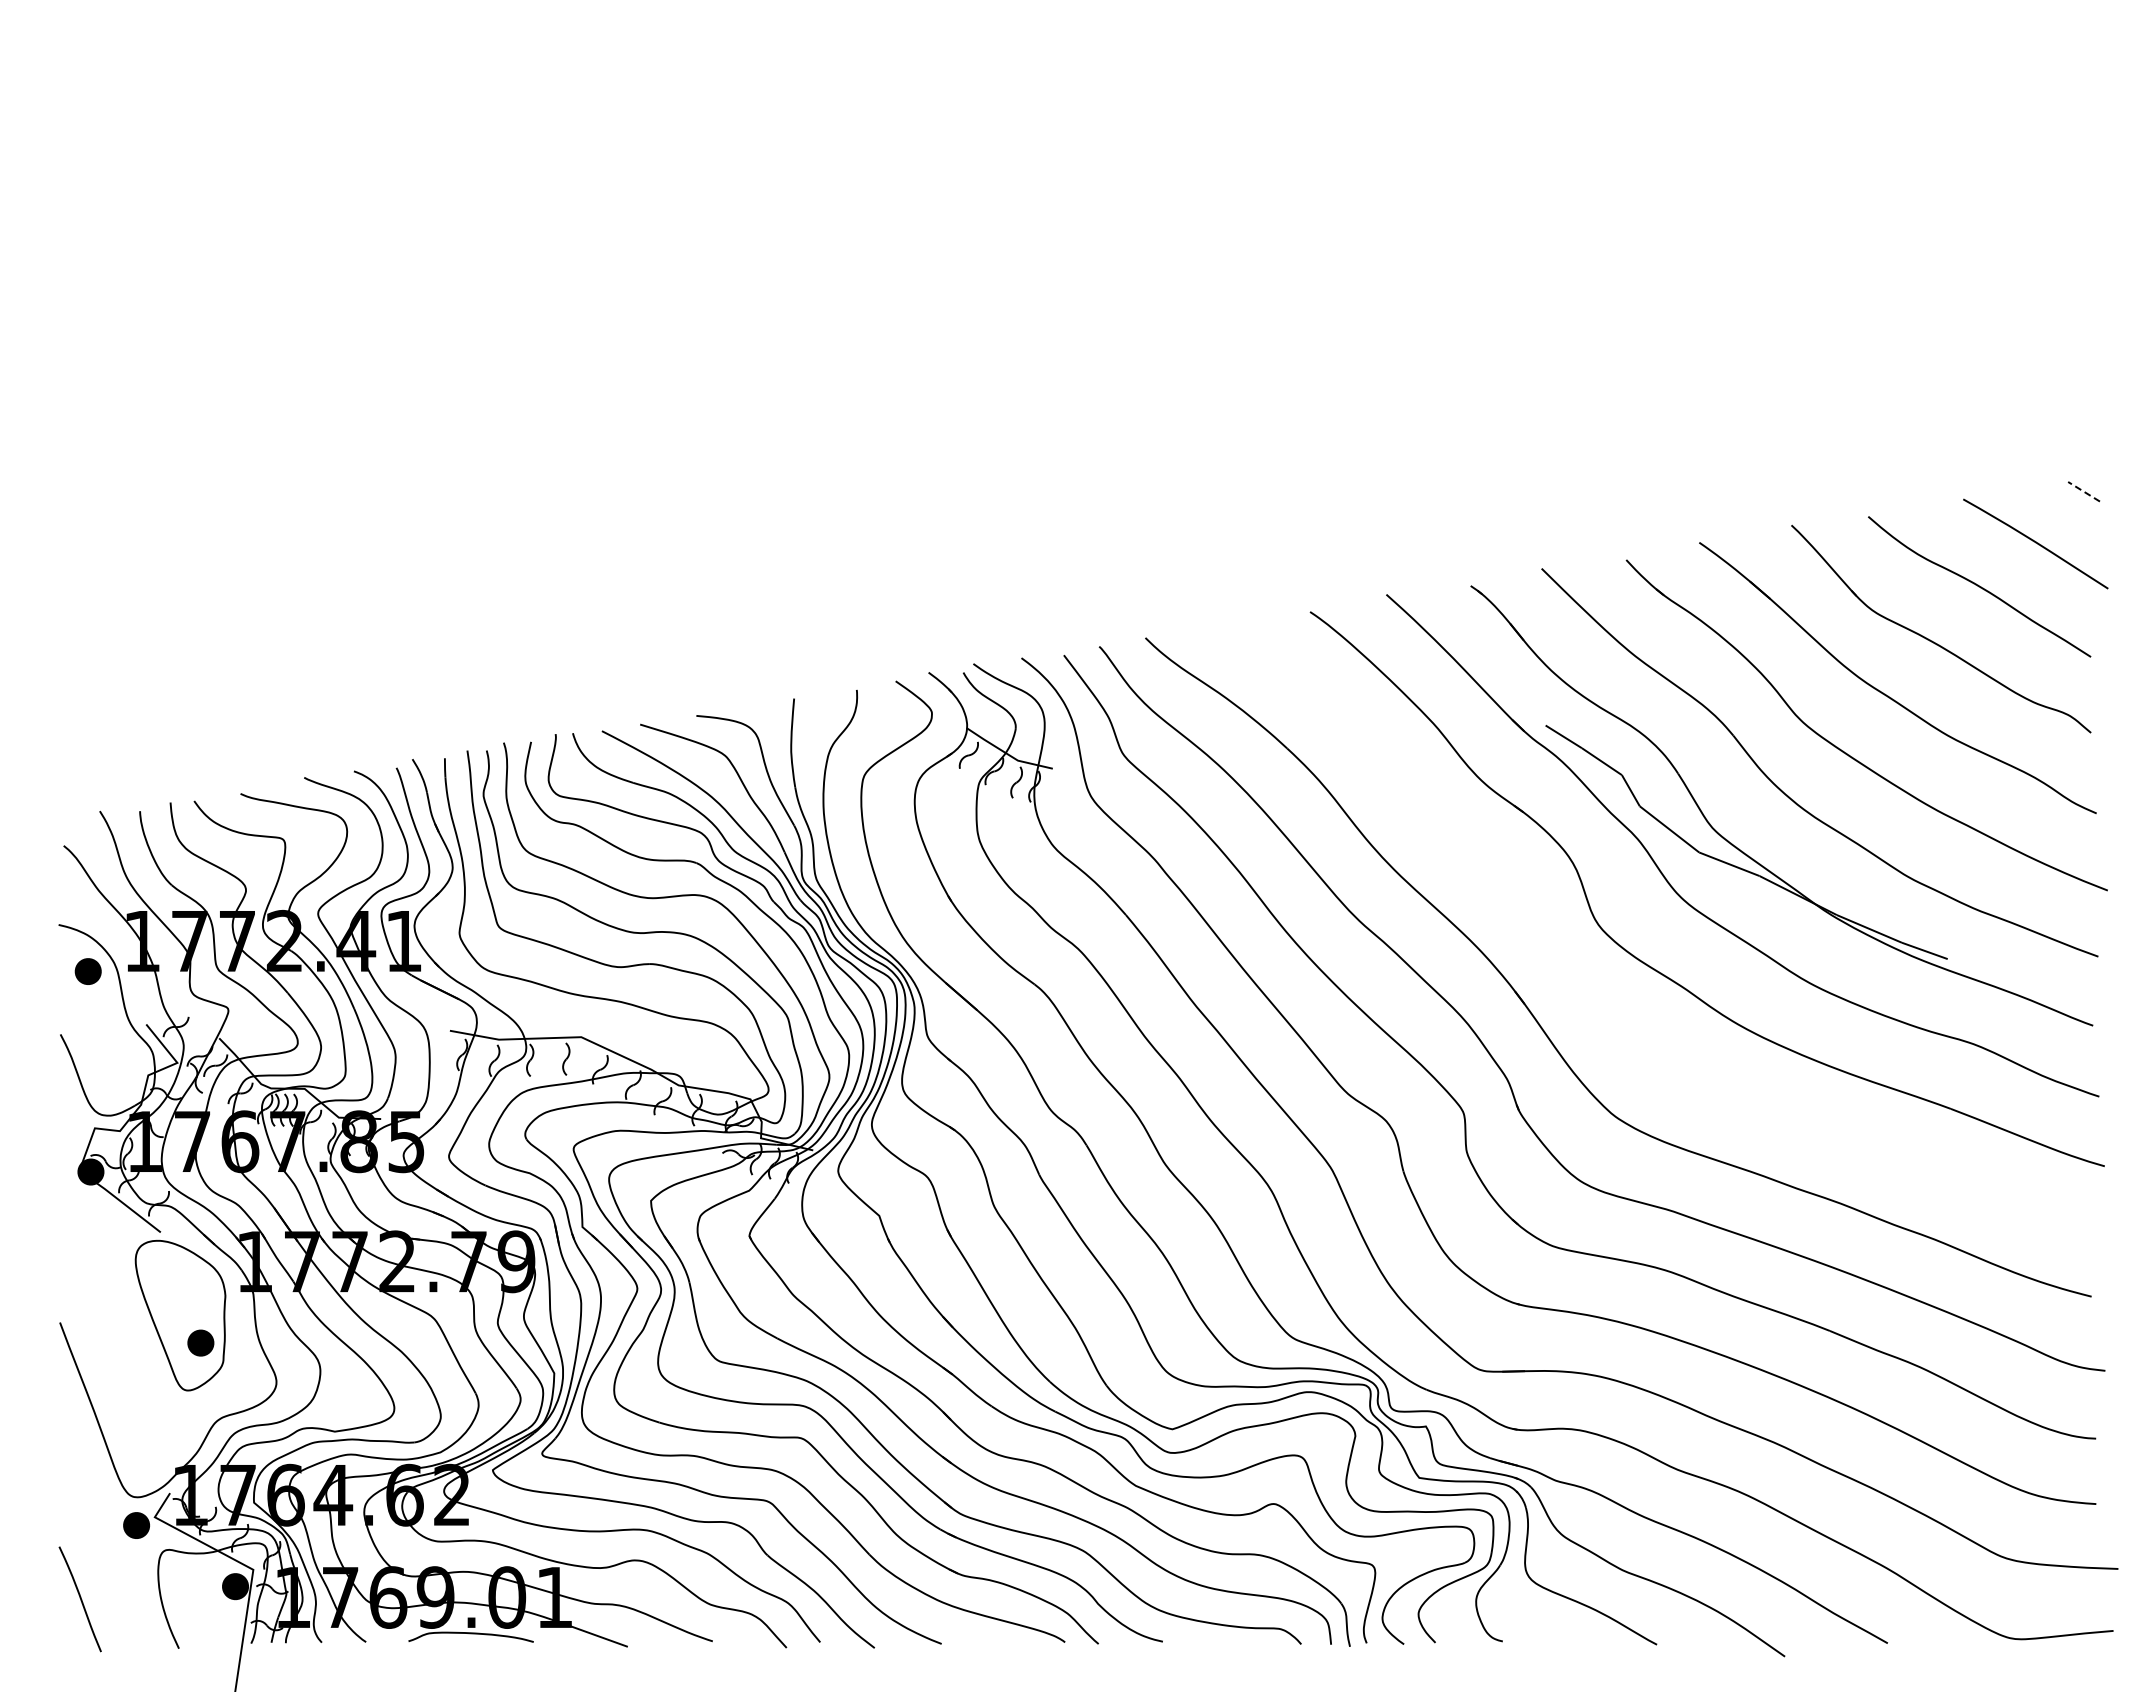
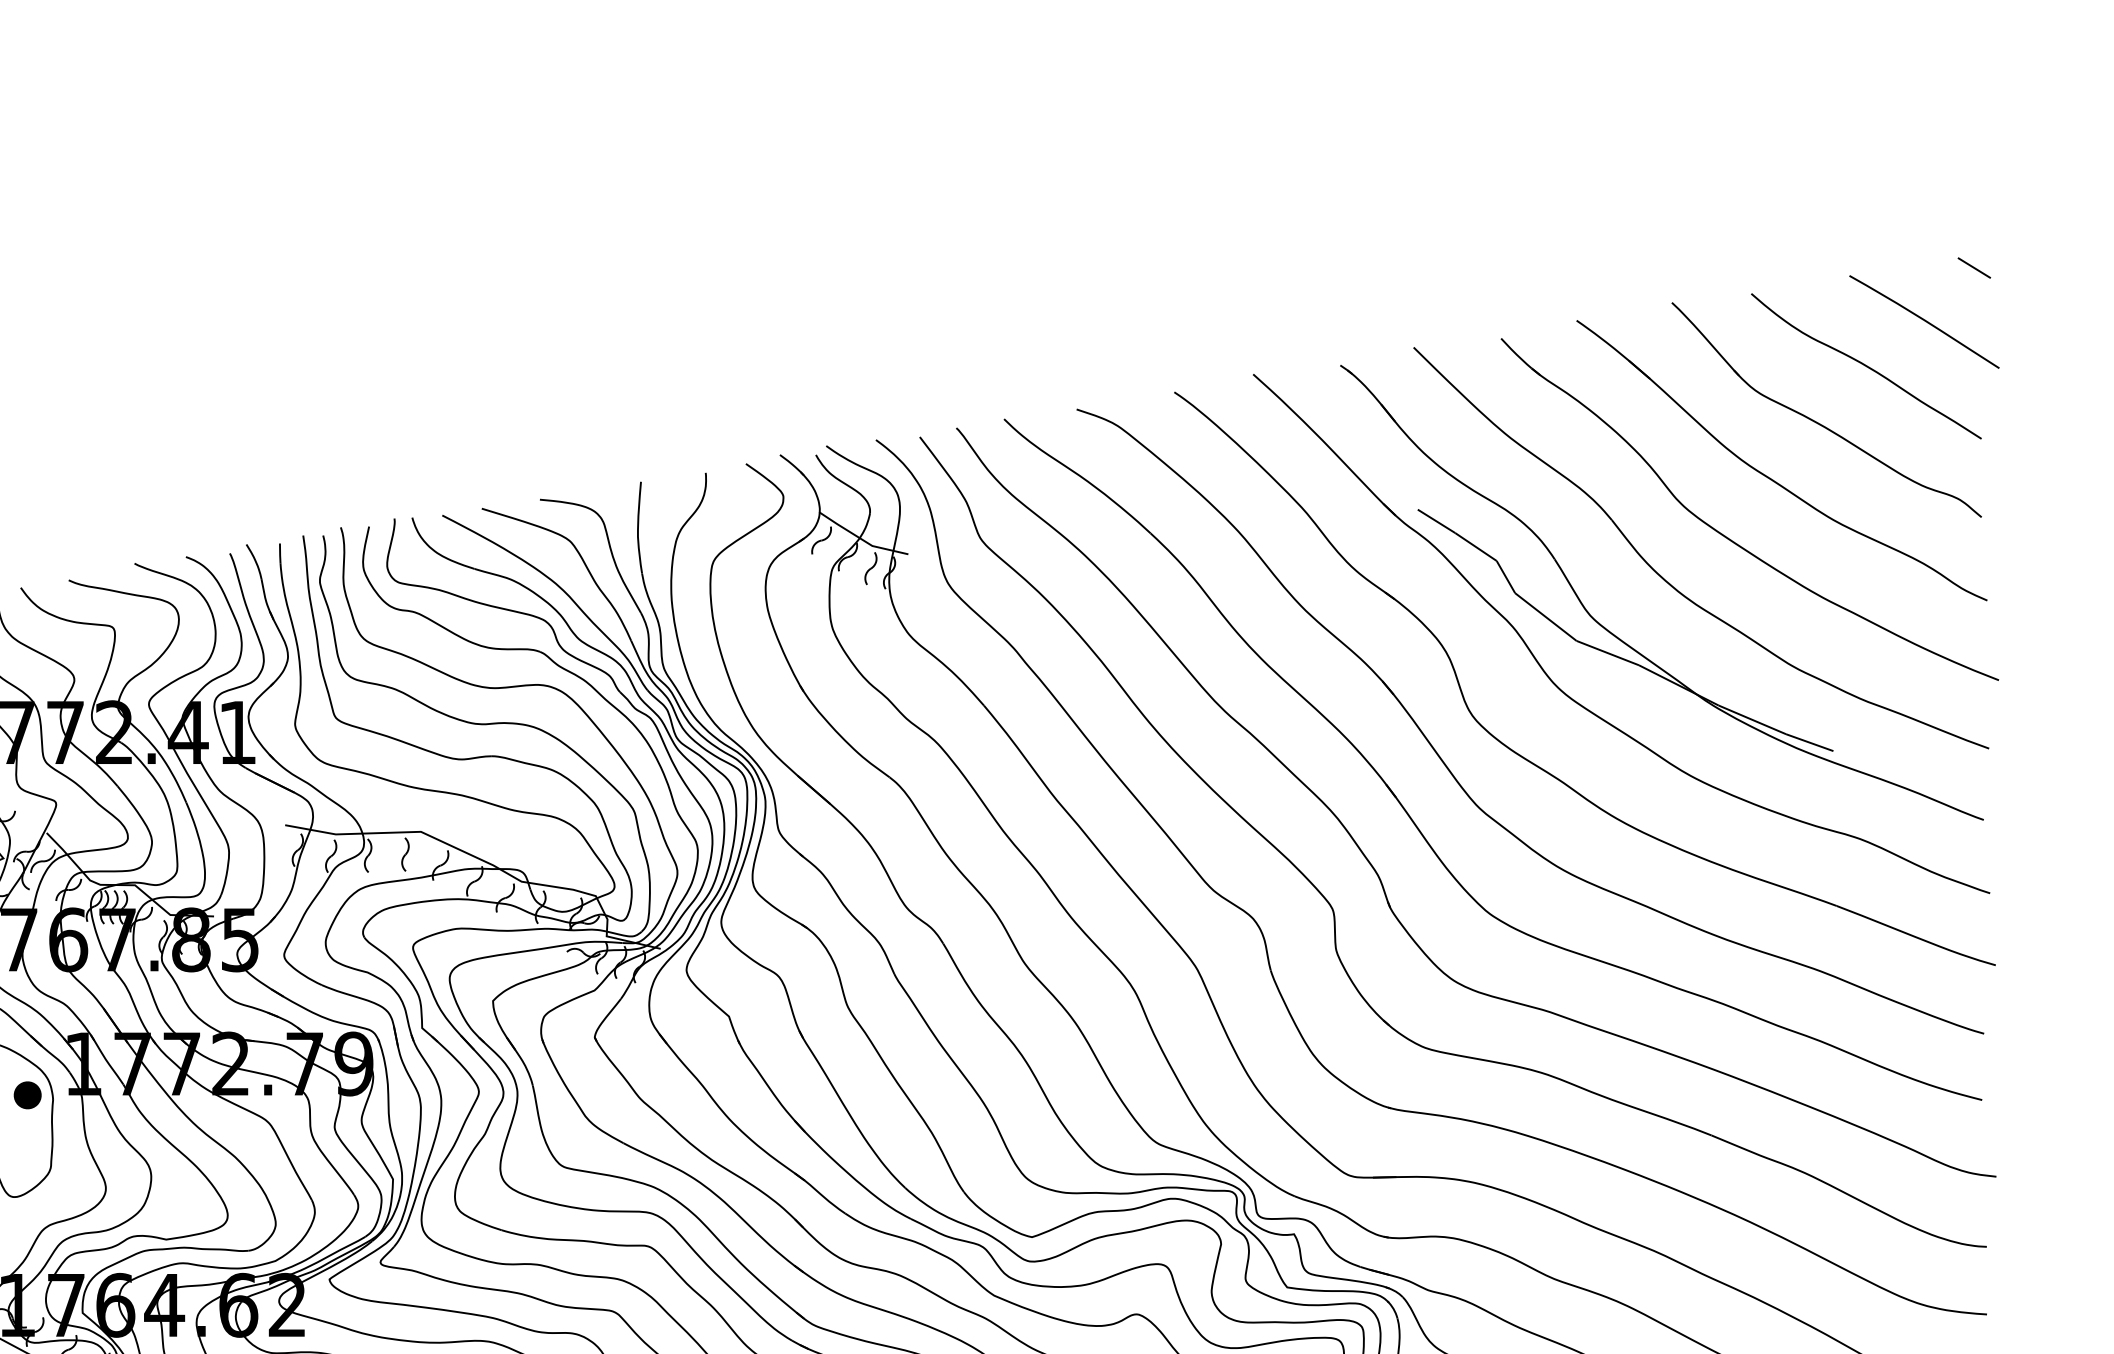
line: (2084, 491) -> (1974, 267), dashed -> solid
part: (1582, 984) -> (1455, 777), added
part: (200, 1342) -> (27, 1094), moved

